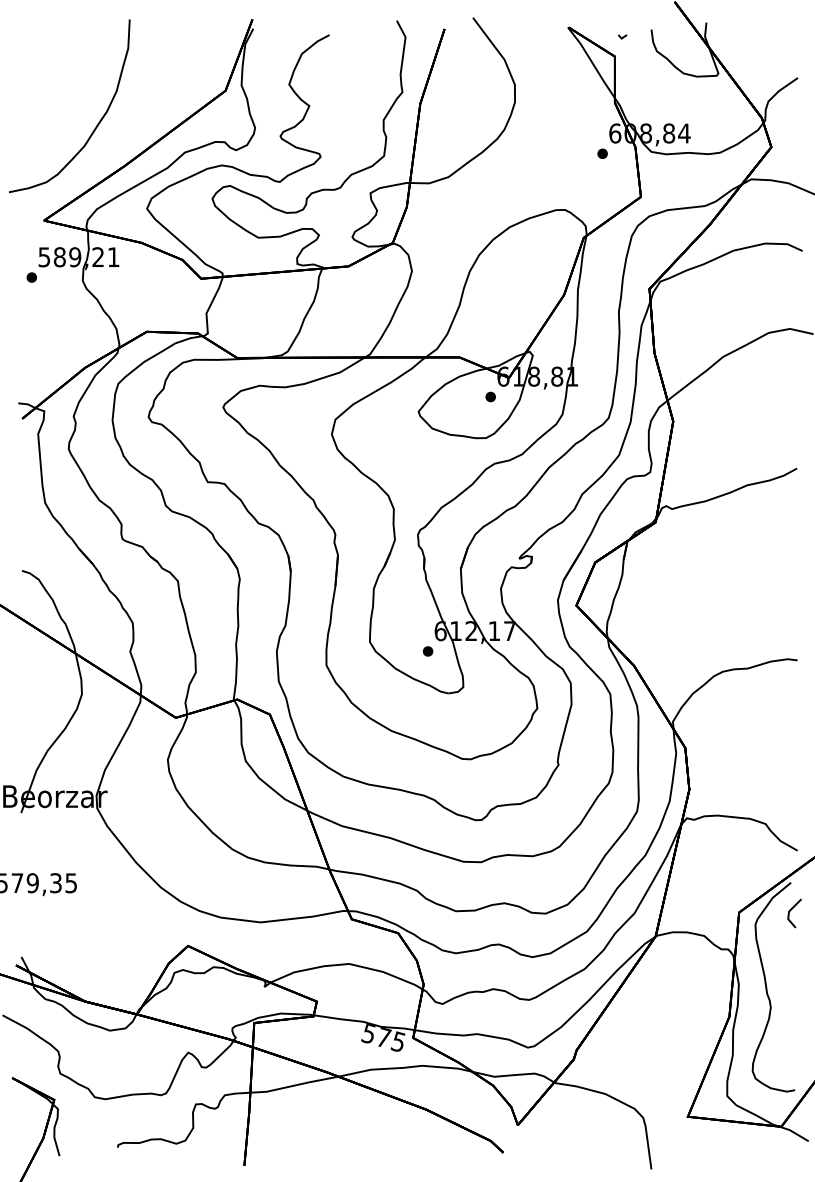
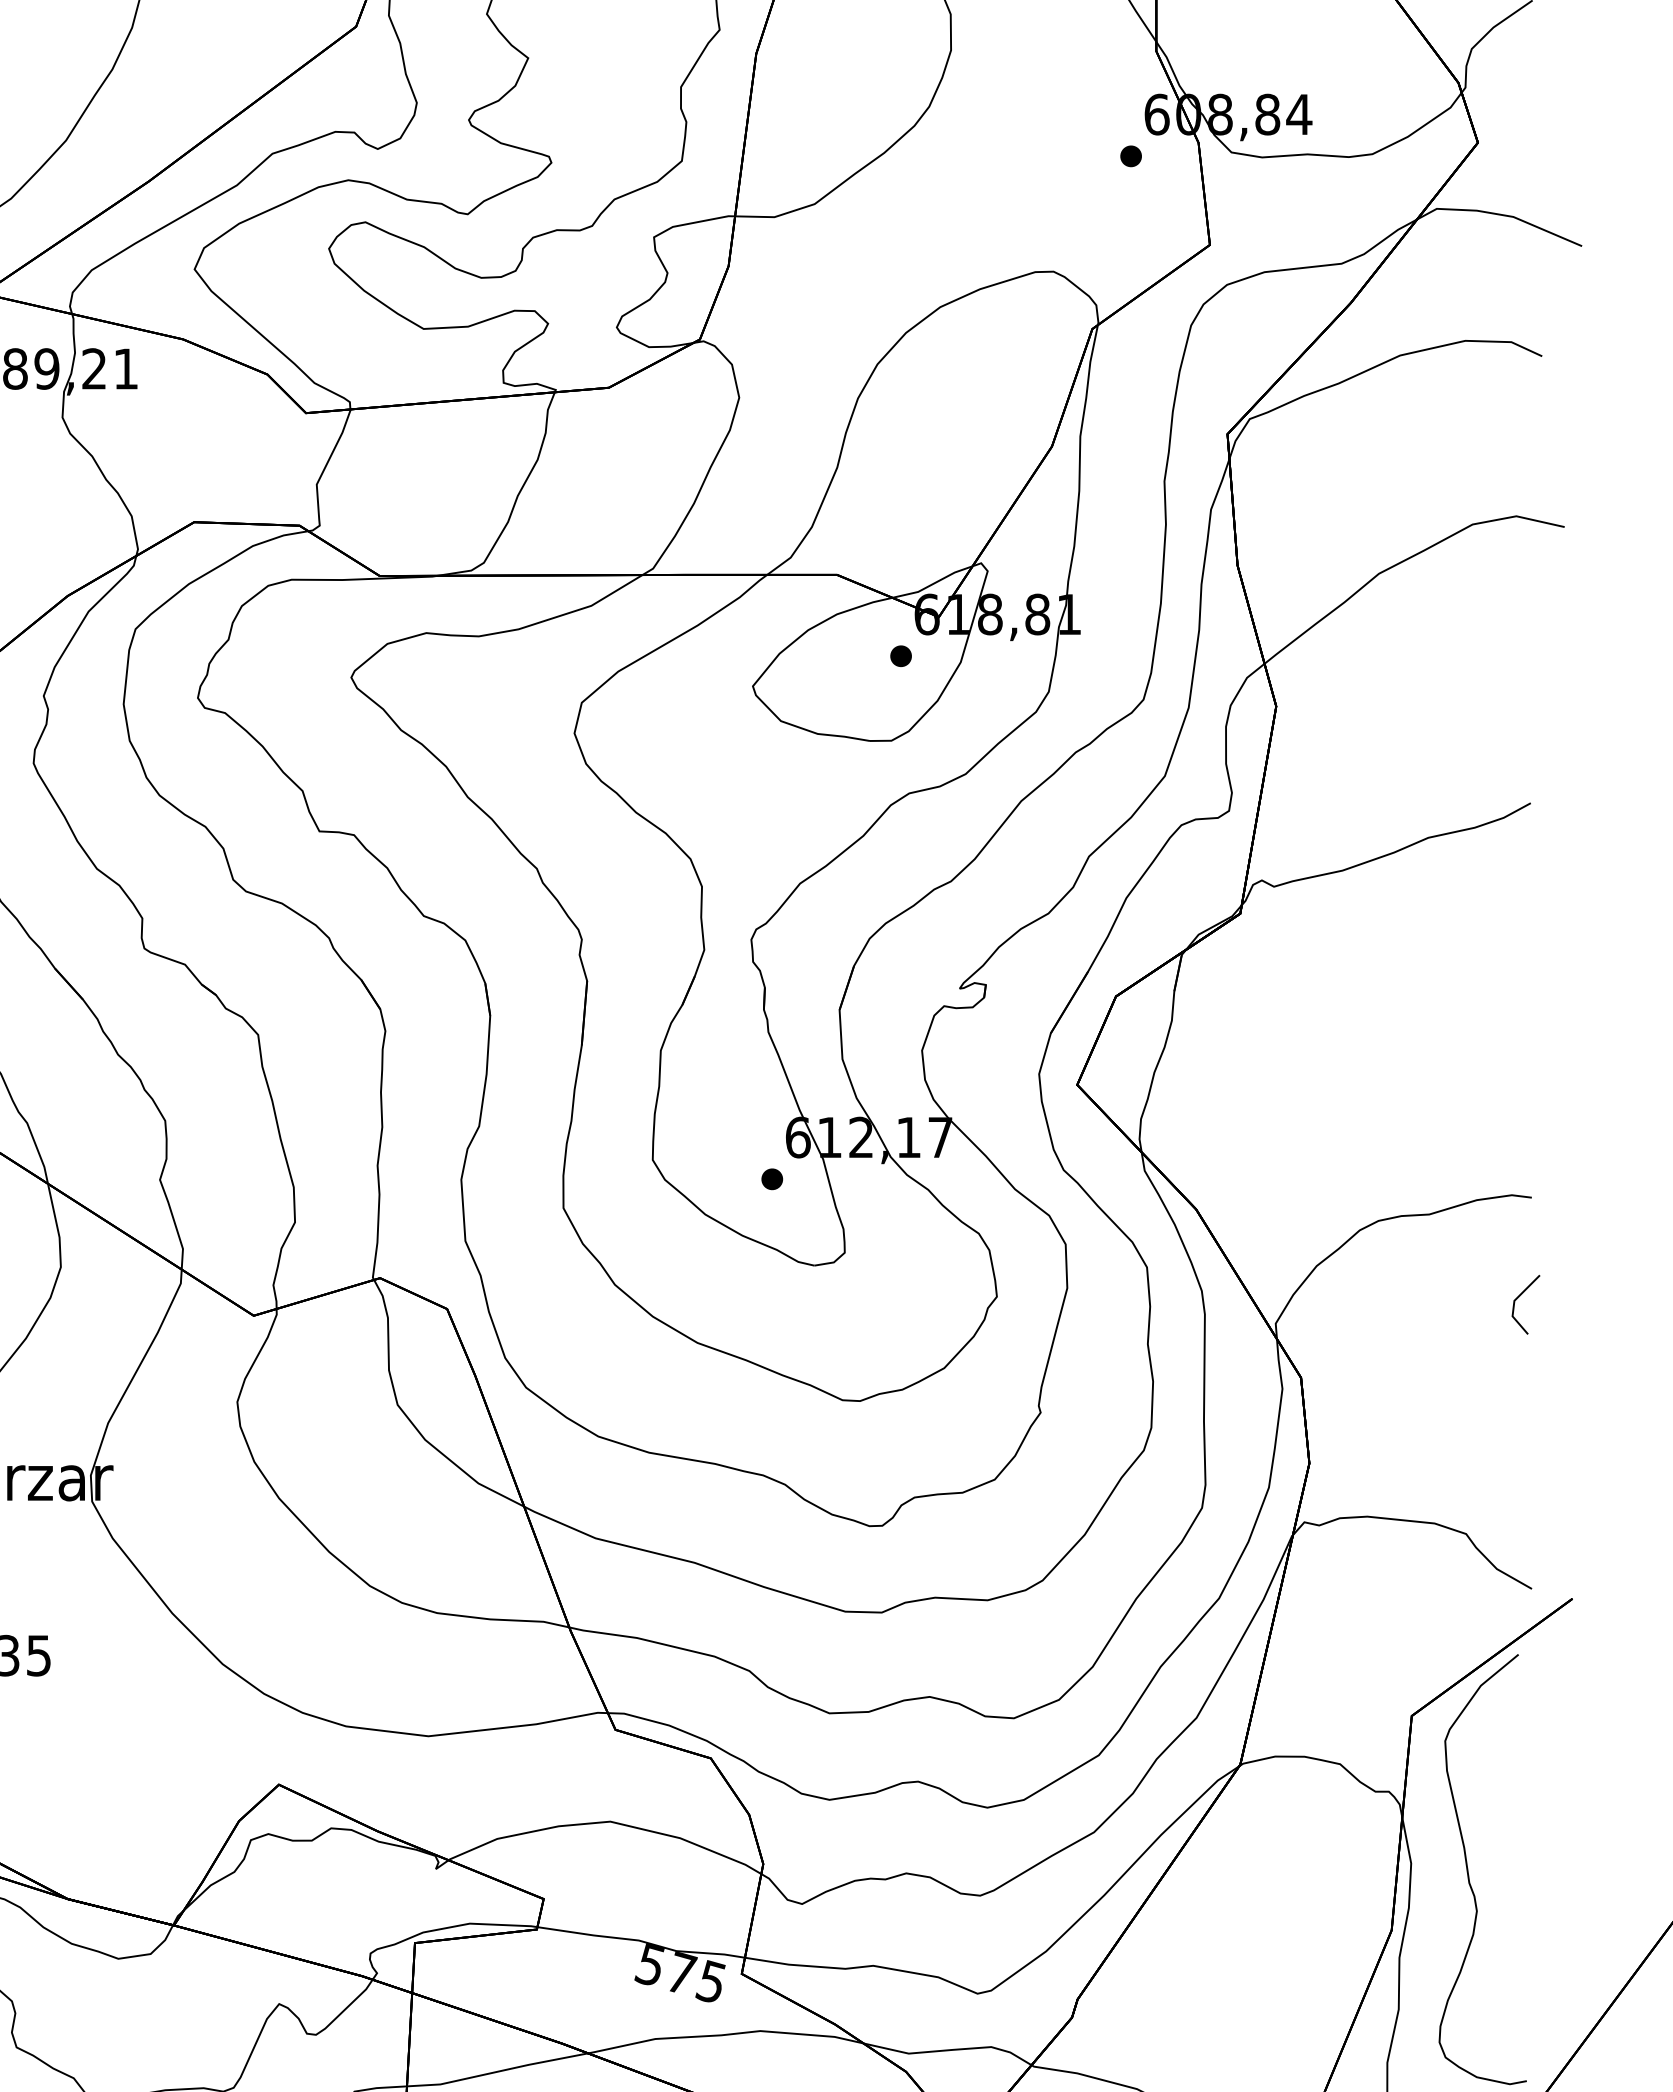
line: (791, 910) -> (1519, 1298), moved

